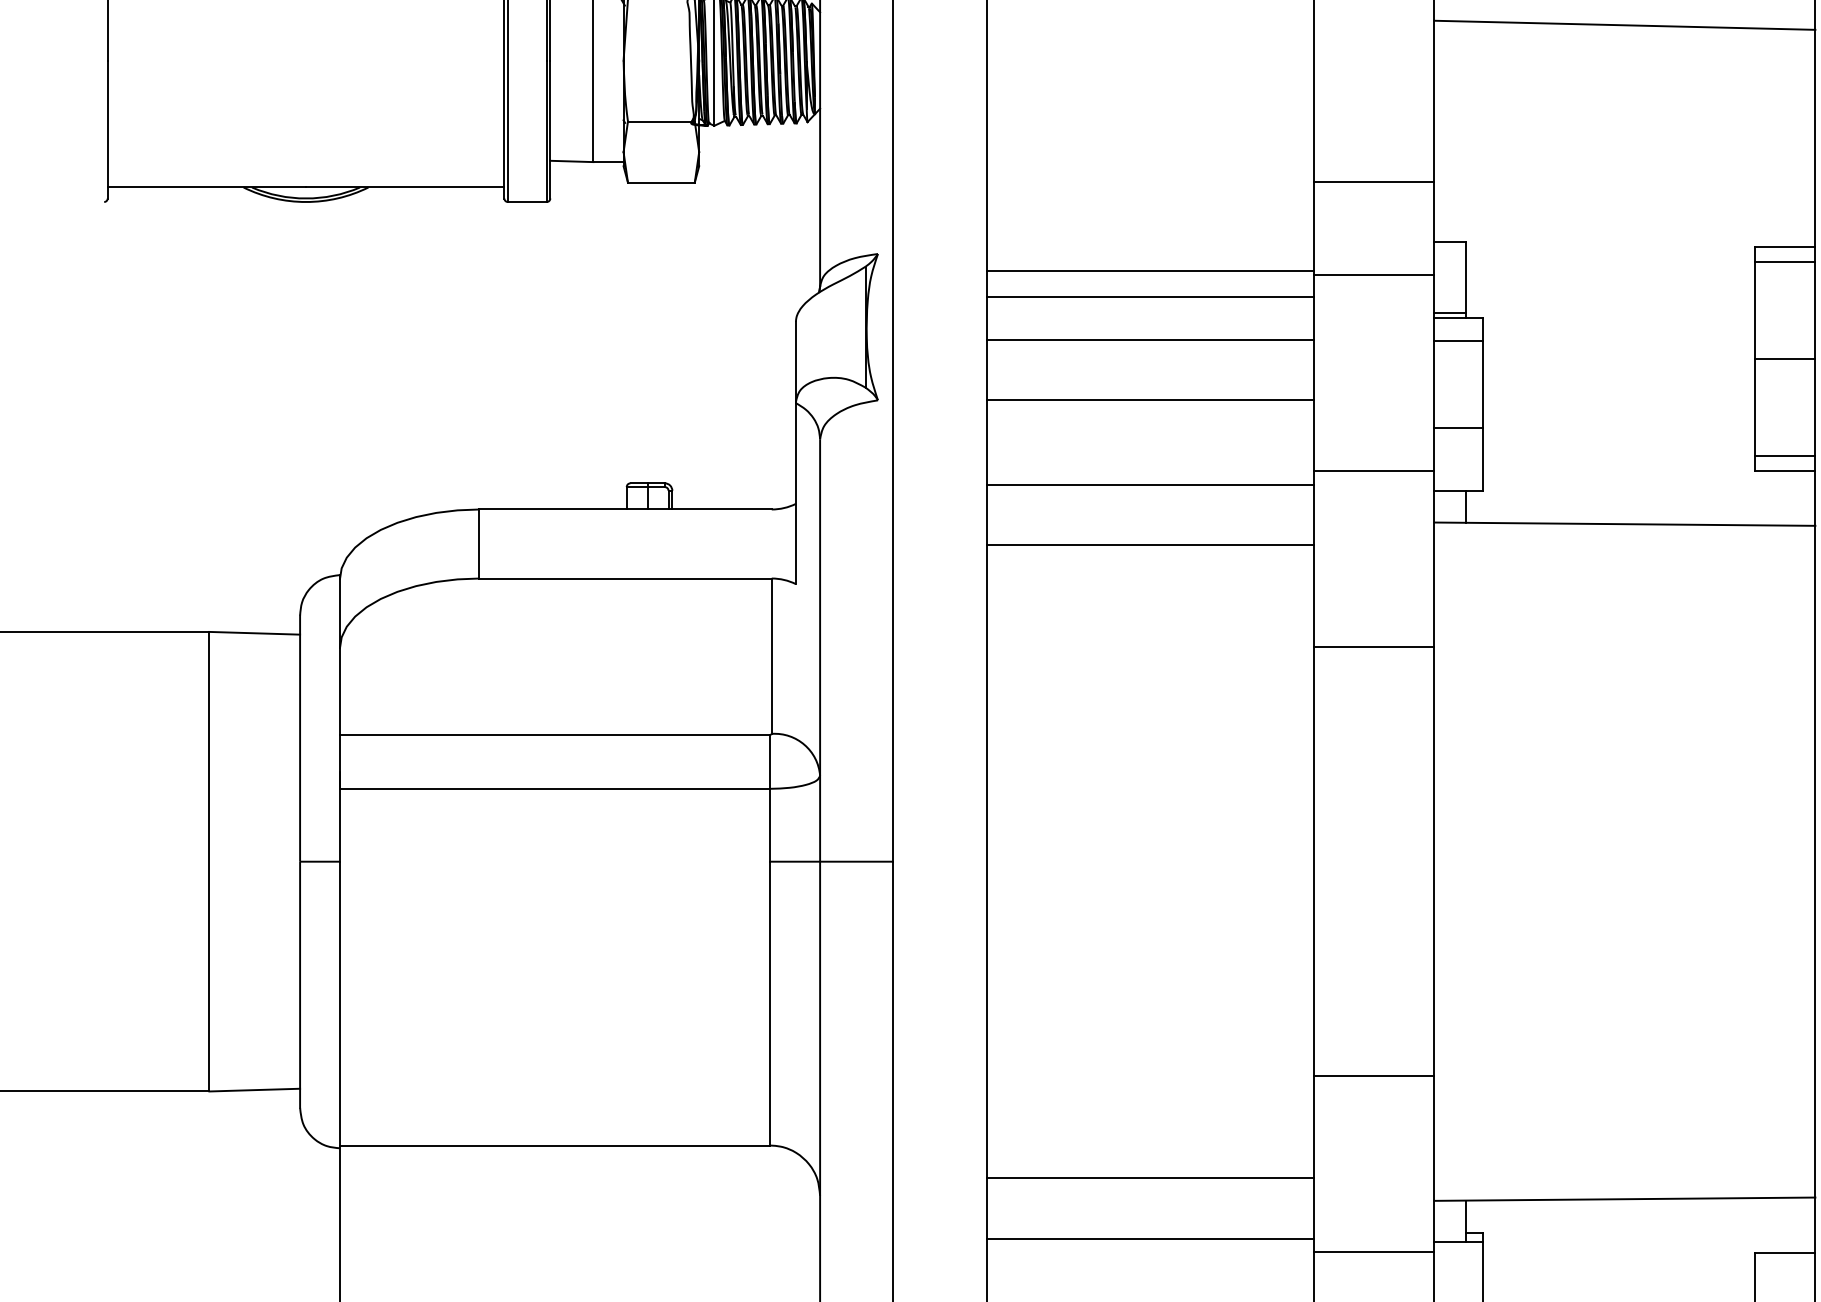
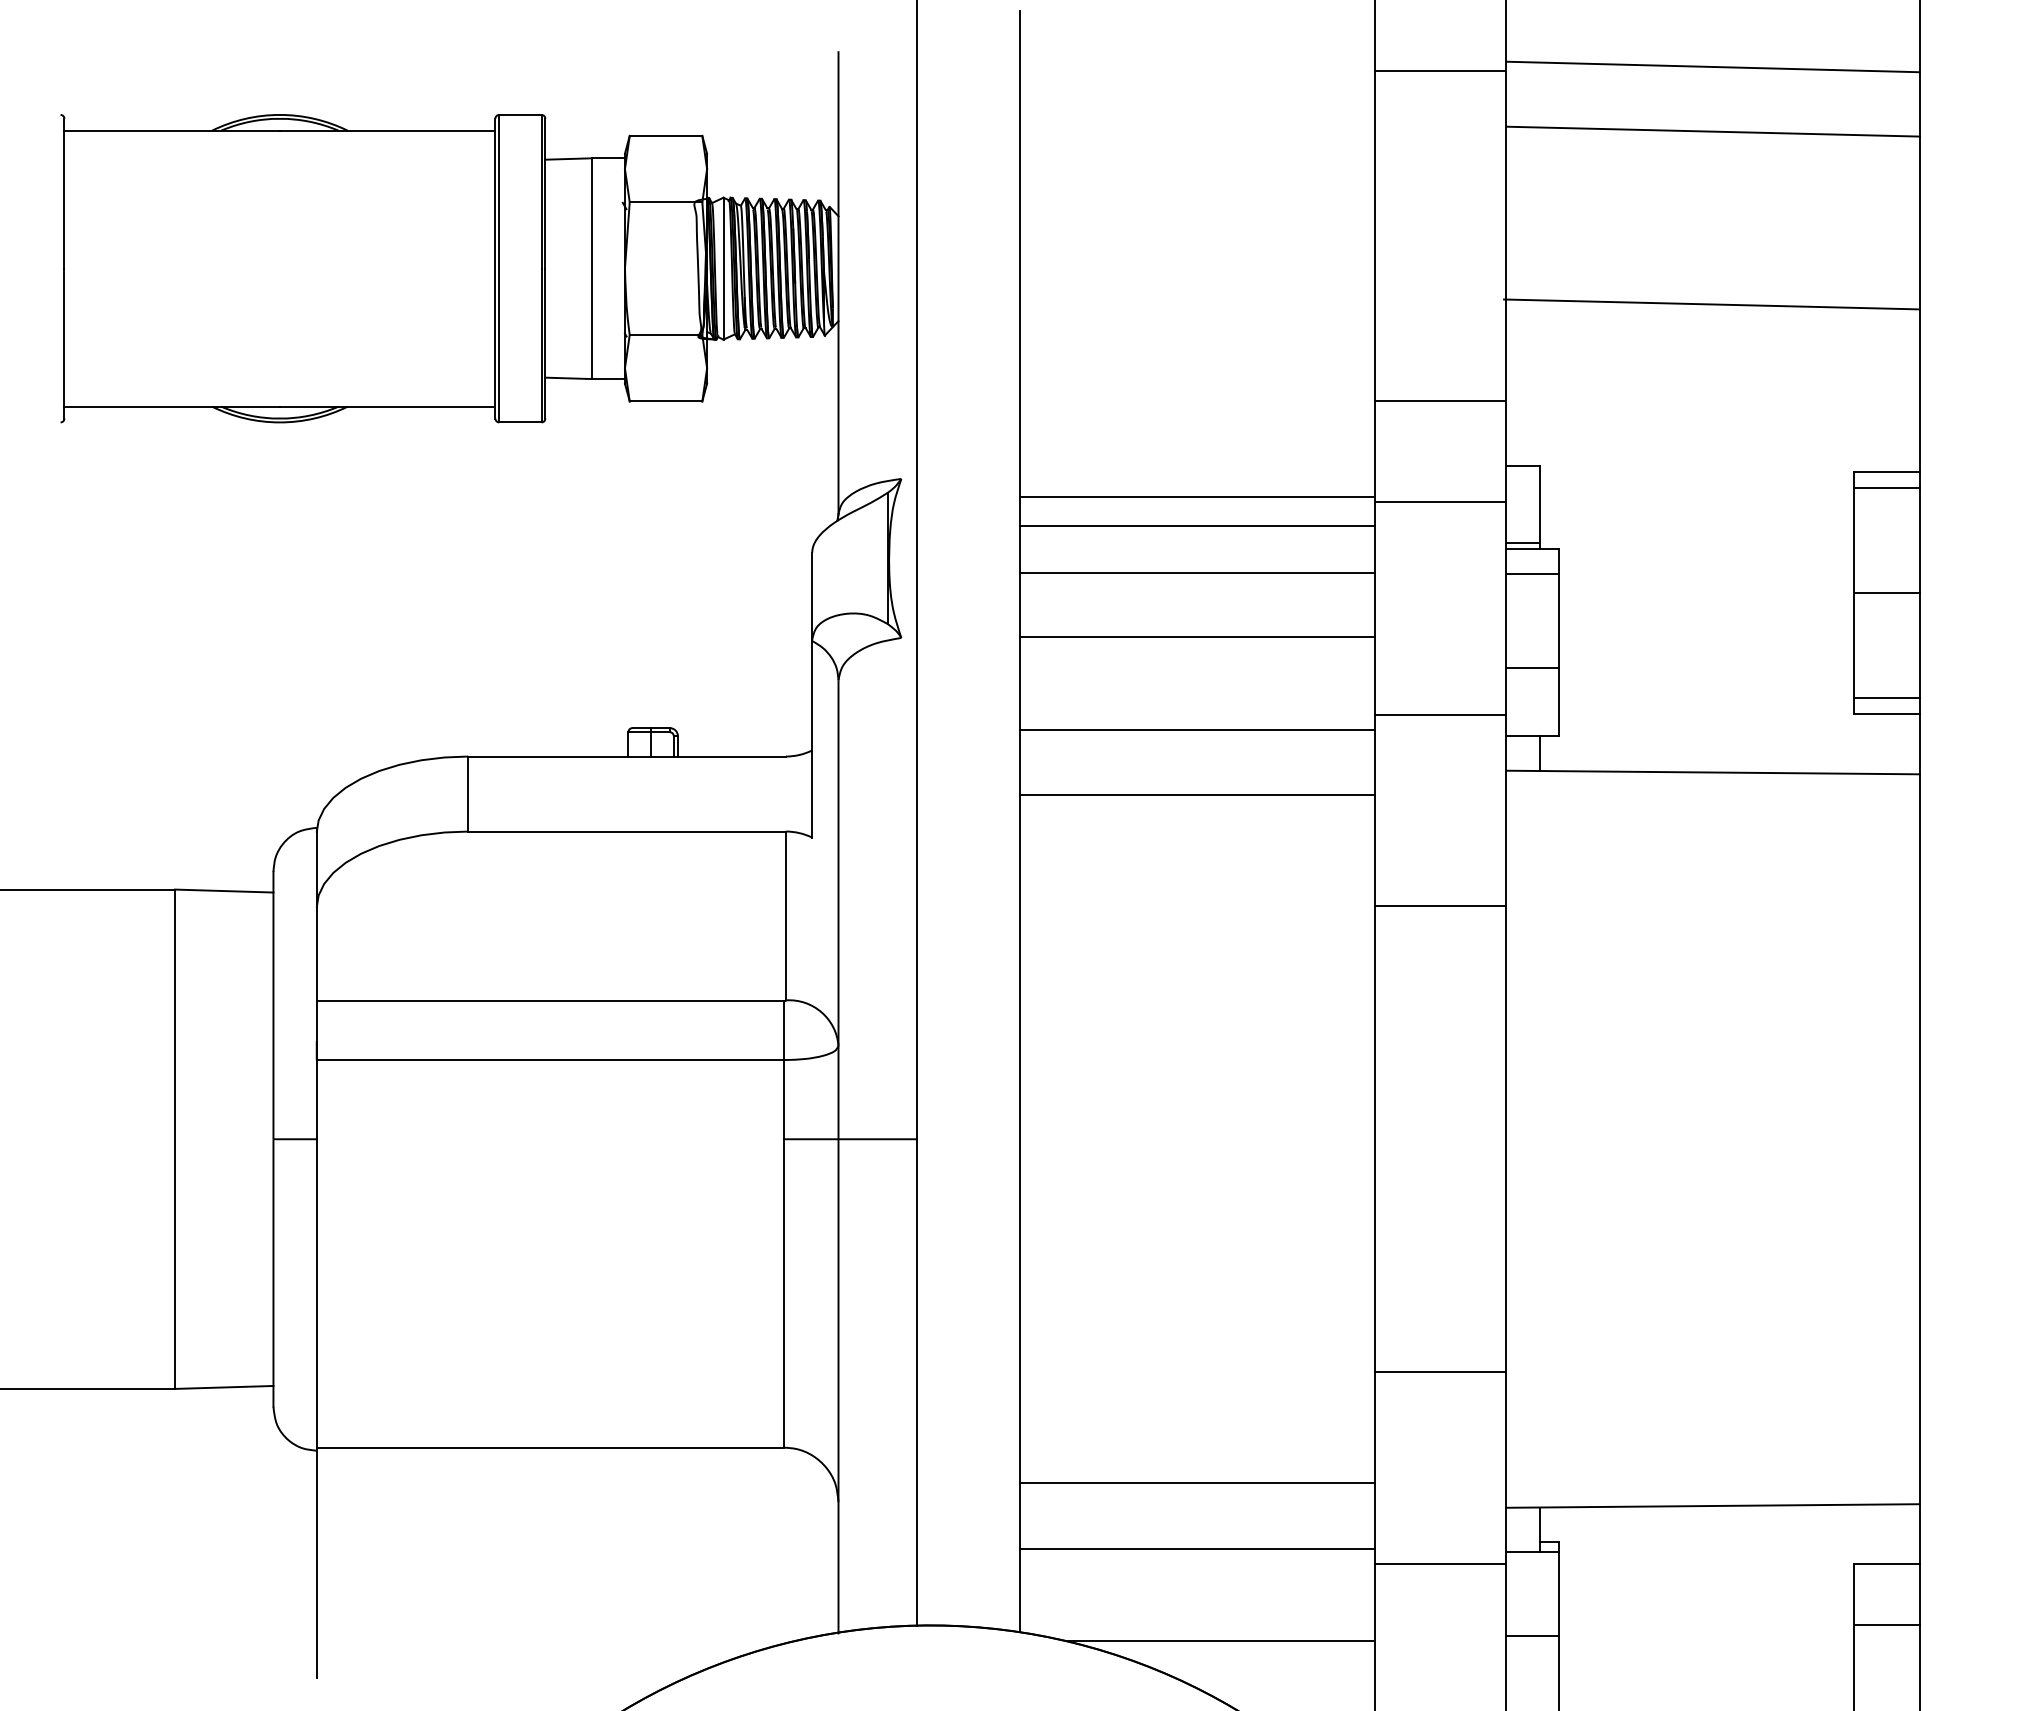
line: (1624, 25) -> (1710, 304), moved

